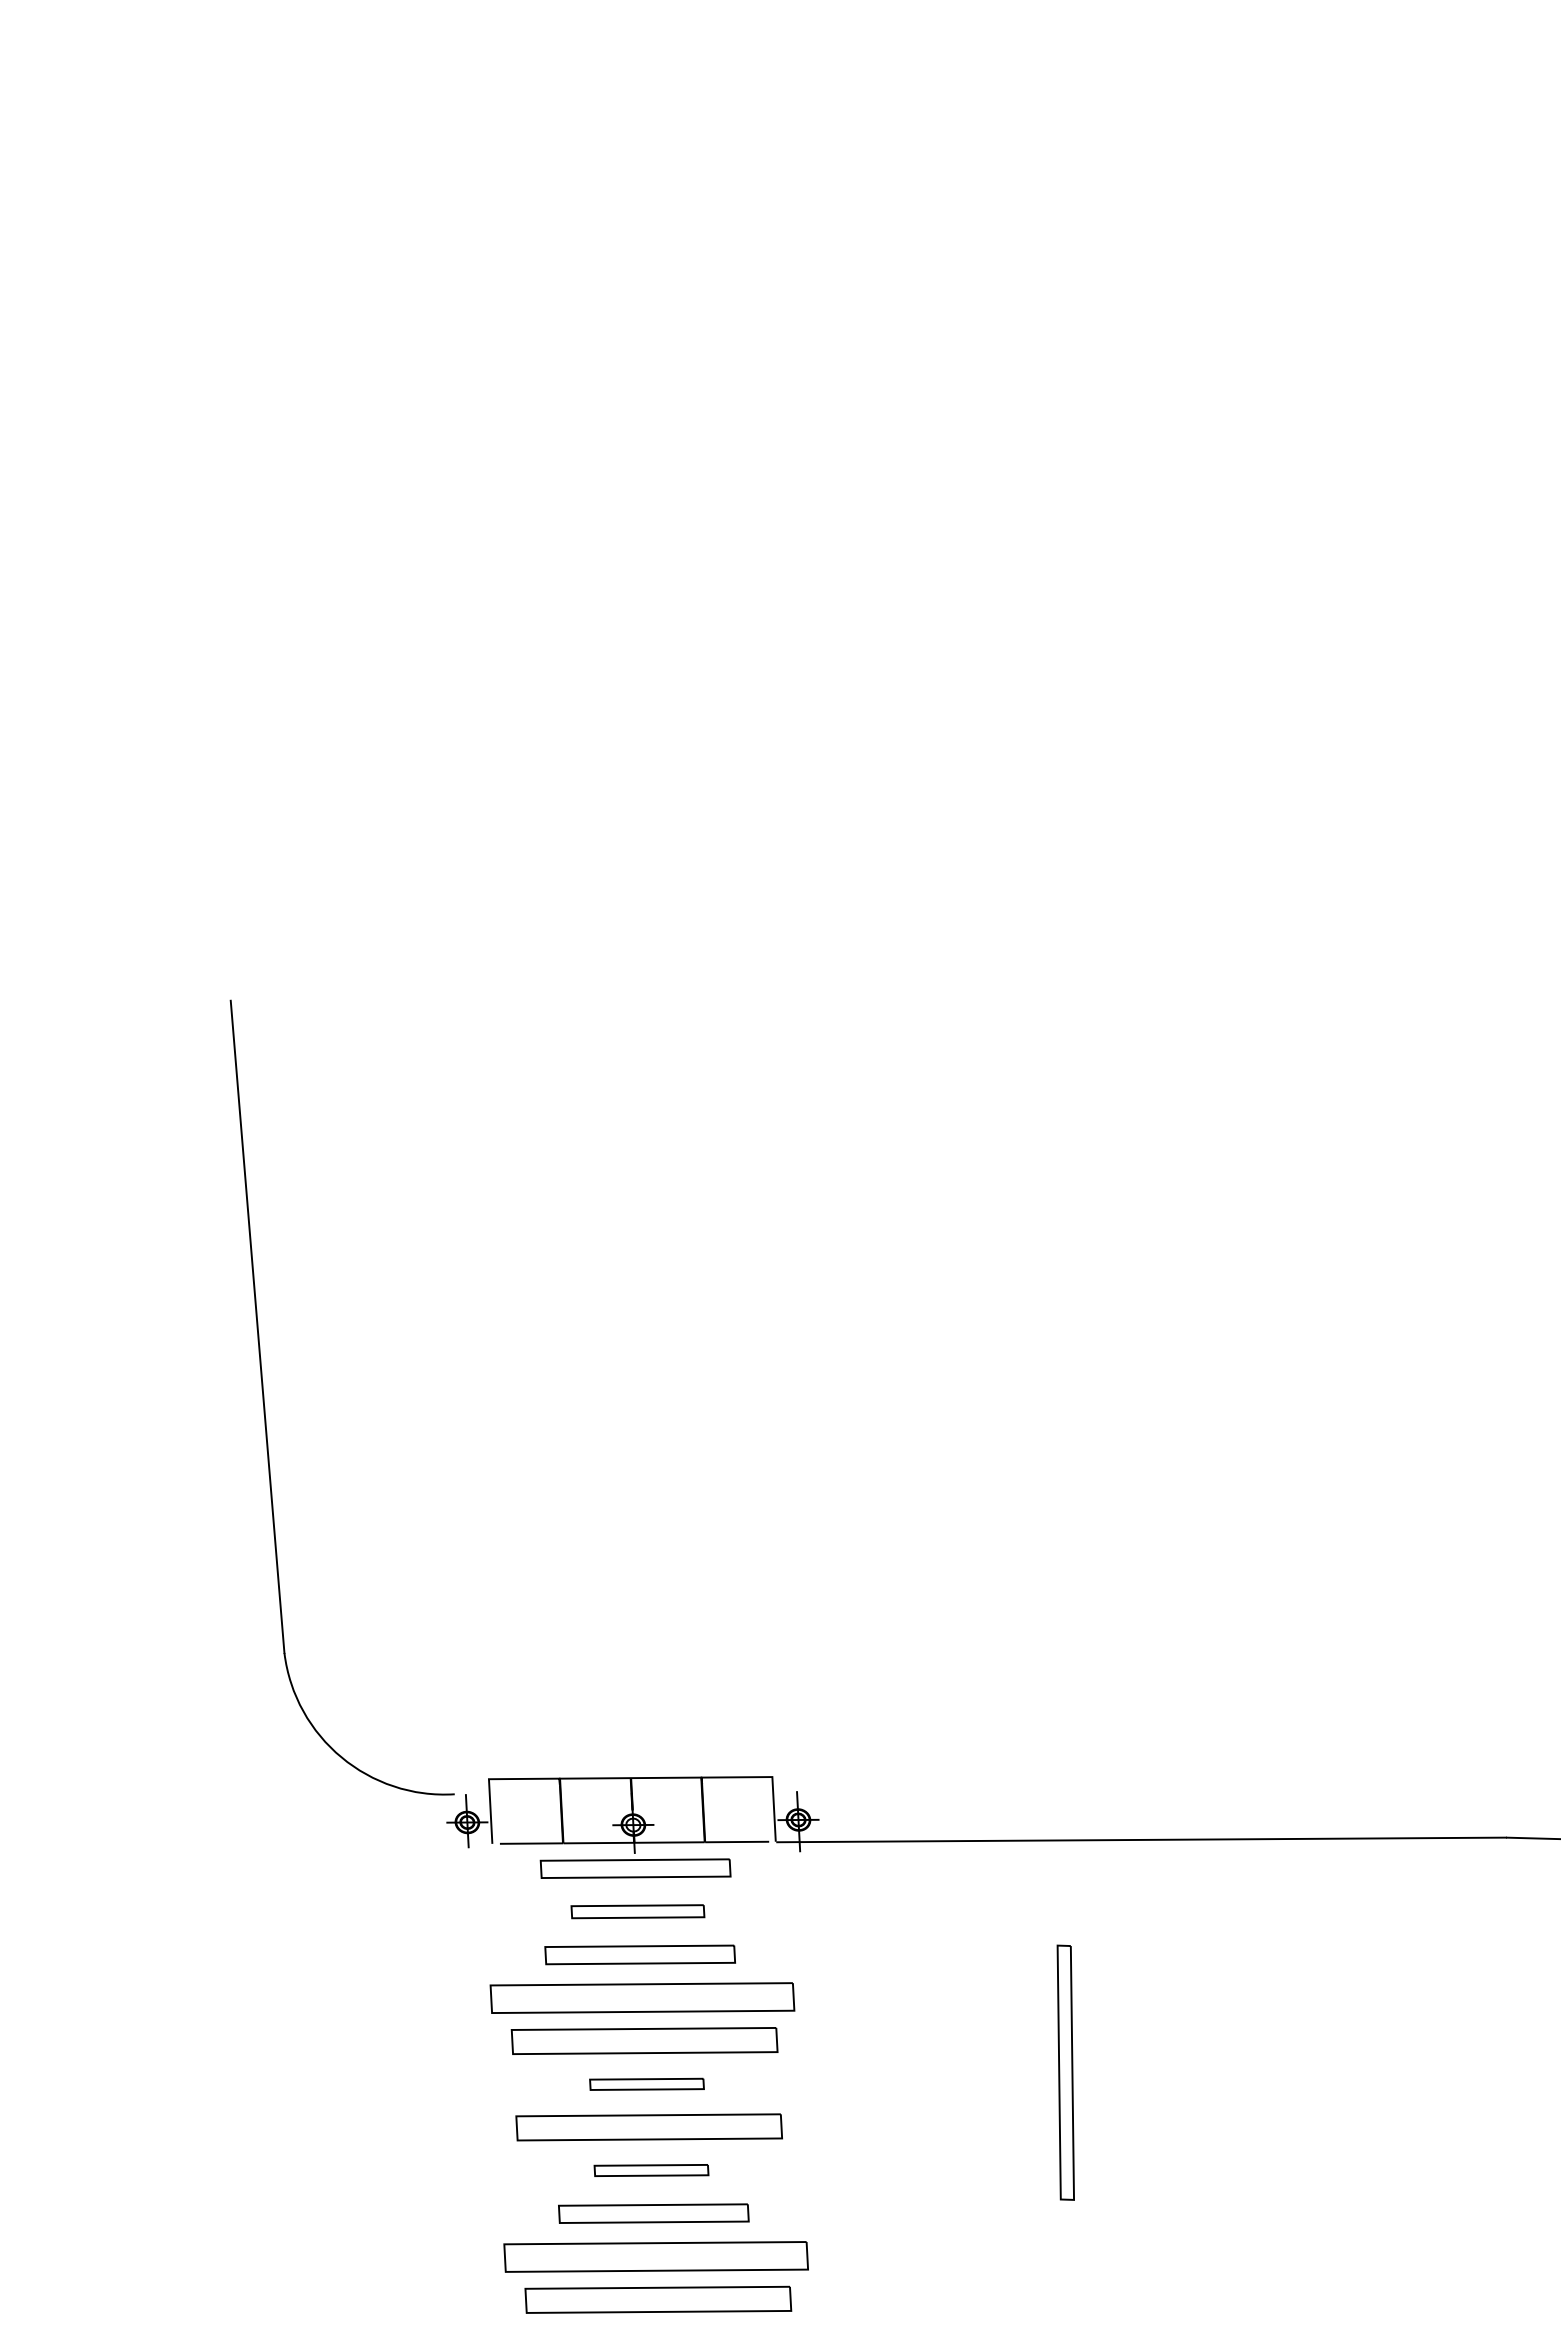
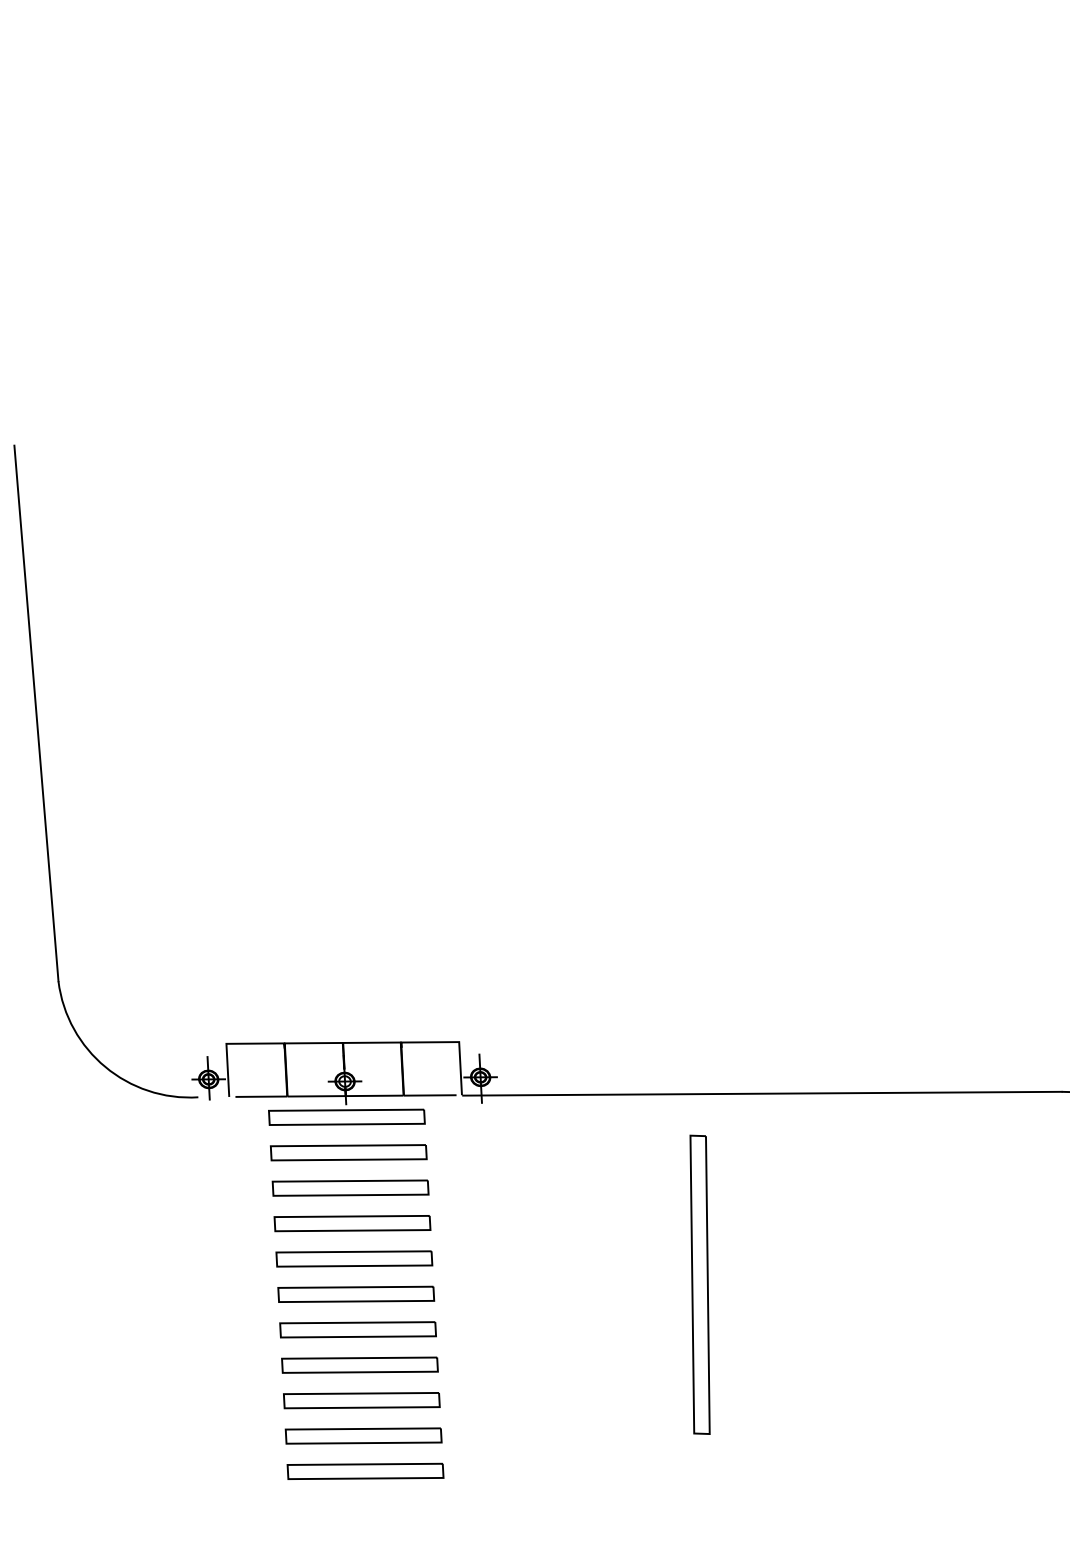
part: (265, 1406) -> (42, 778), moved
part: (637, 1911) -> (348, 1152), size x1.43
part: (642, 1997) -> (352, 1223), size x0.62
part: (644, 2041) -> (354, 1259), size x0.71
part: (1065, 2072) -> (699, 1284), size x1.43
part: (646, 2084) -> (355, 1294), size x1.67
part: (649, 2127) -> (358, 1329), size x0.71
part: (651, 2170) -> (359, 1365), size x1.67
part: (655, 2256) -> (363, 1435), size x0.62
part: (658, 2299) -> (365, 1471), size x0.71

